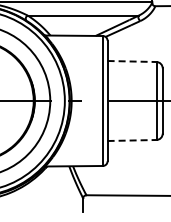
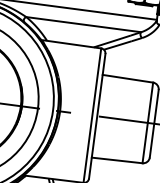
line: (132, 61) -> (128, 78), dashed -> solid
line: (132, 140) -> (117, 160), dashed -> solid

